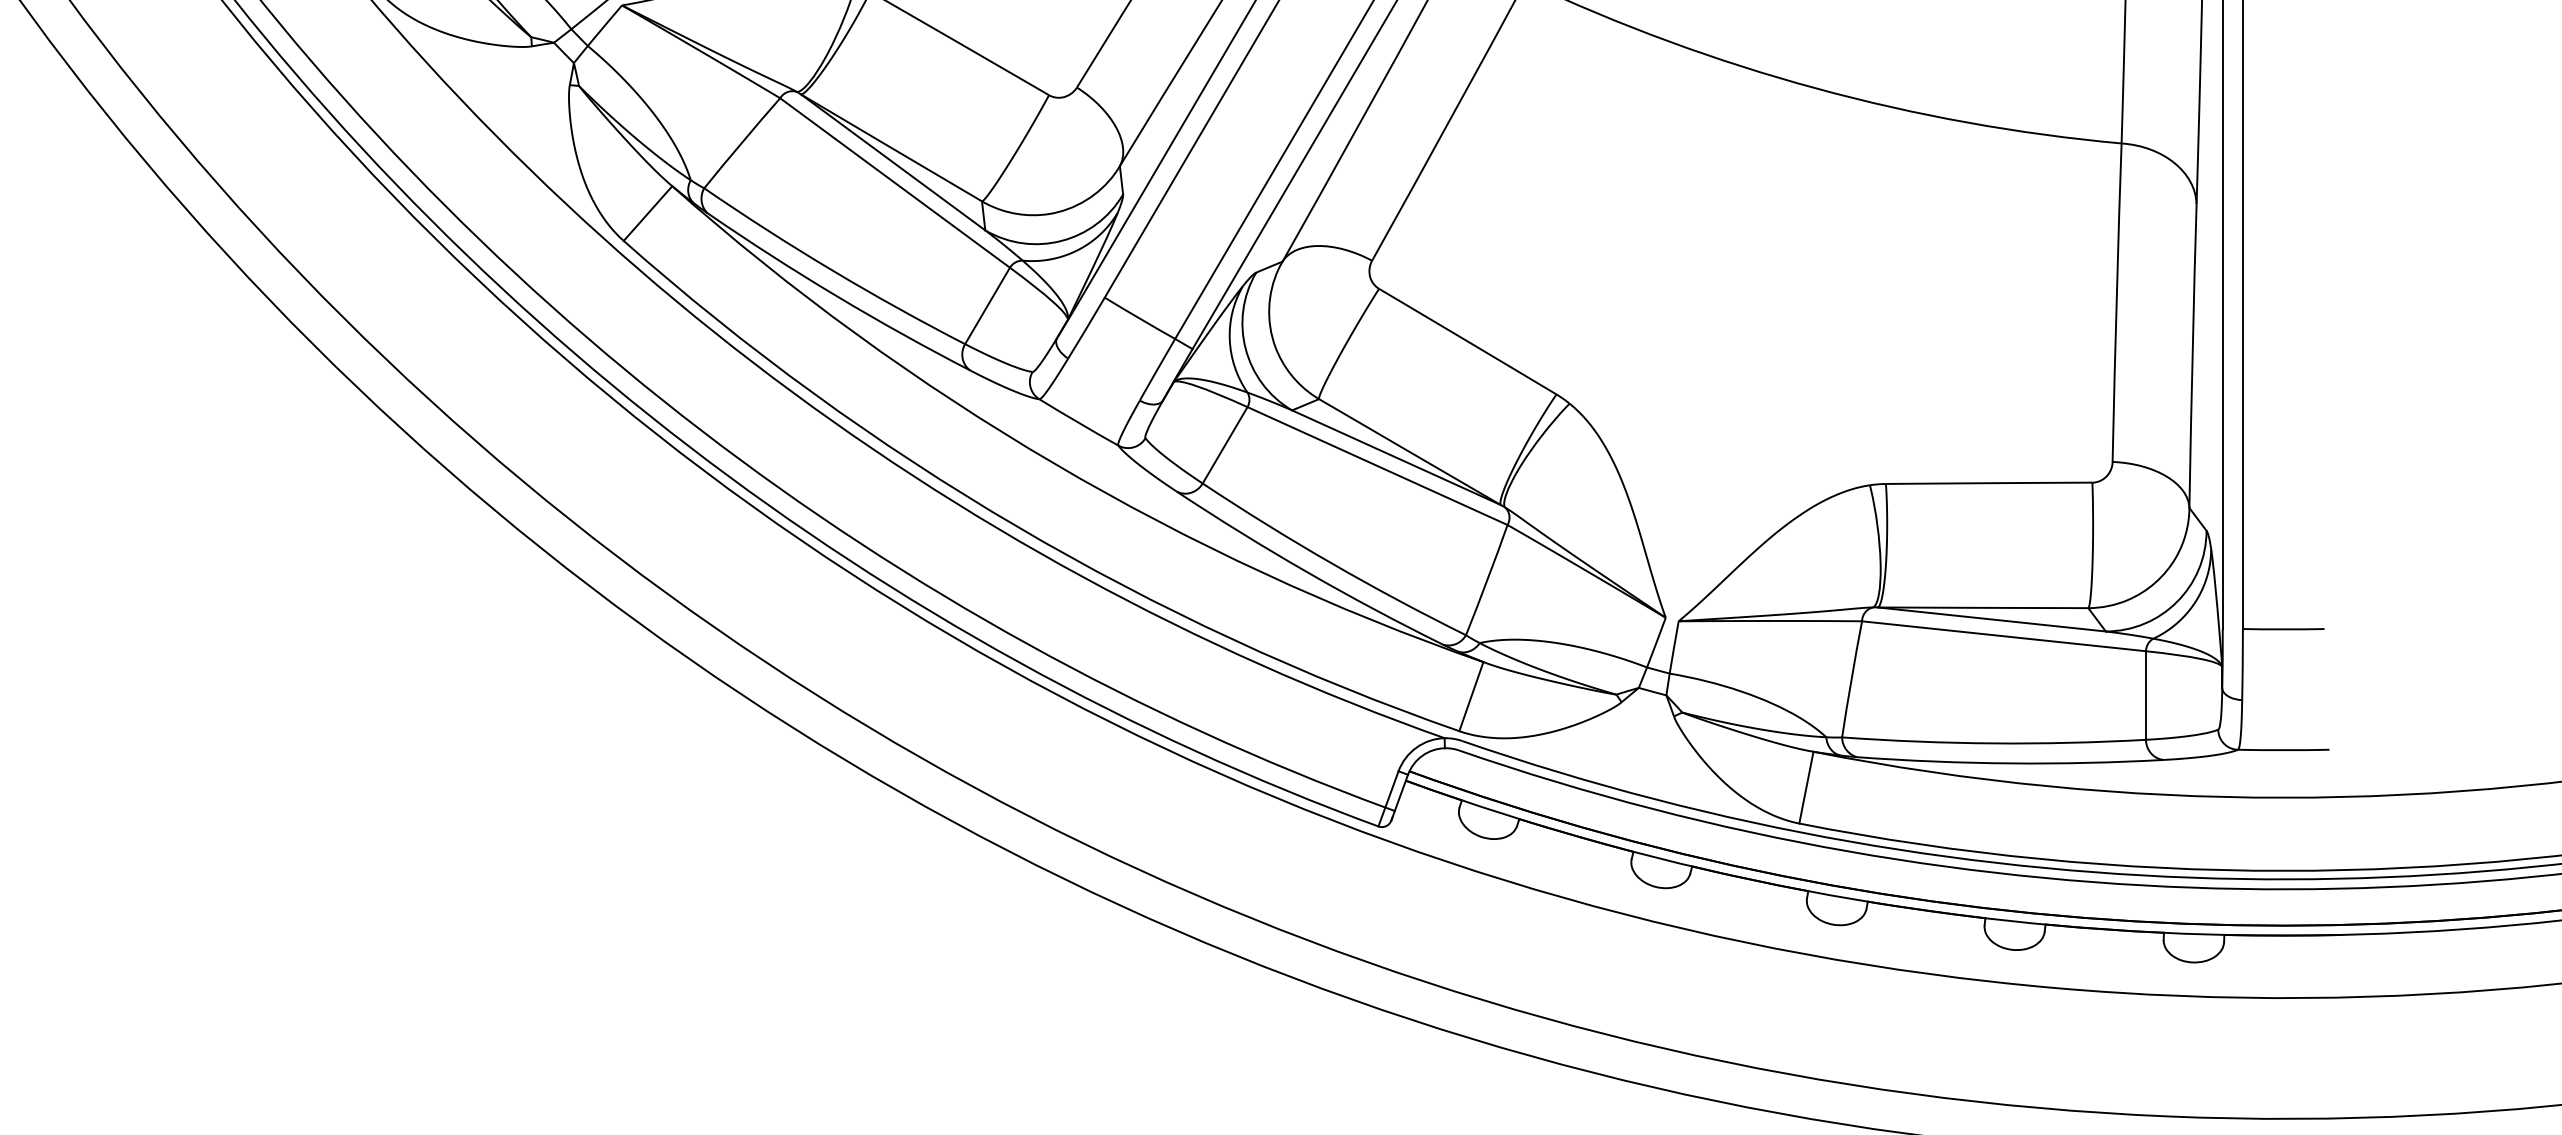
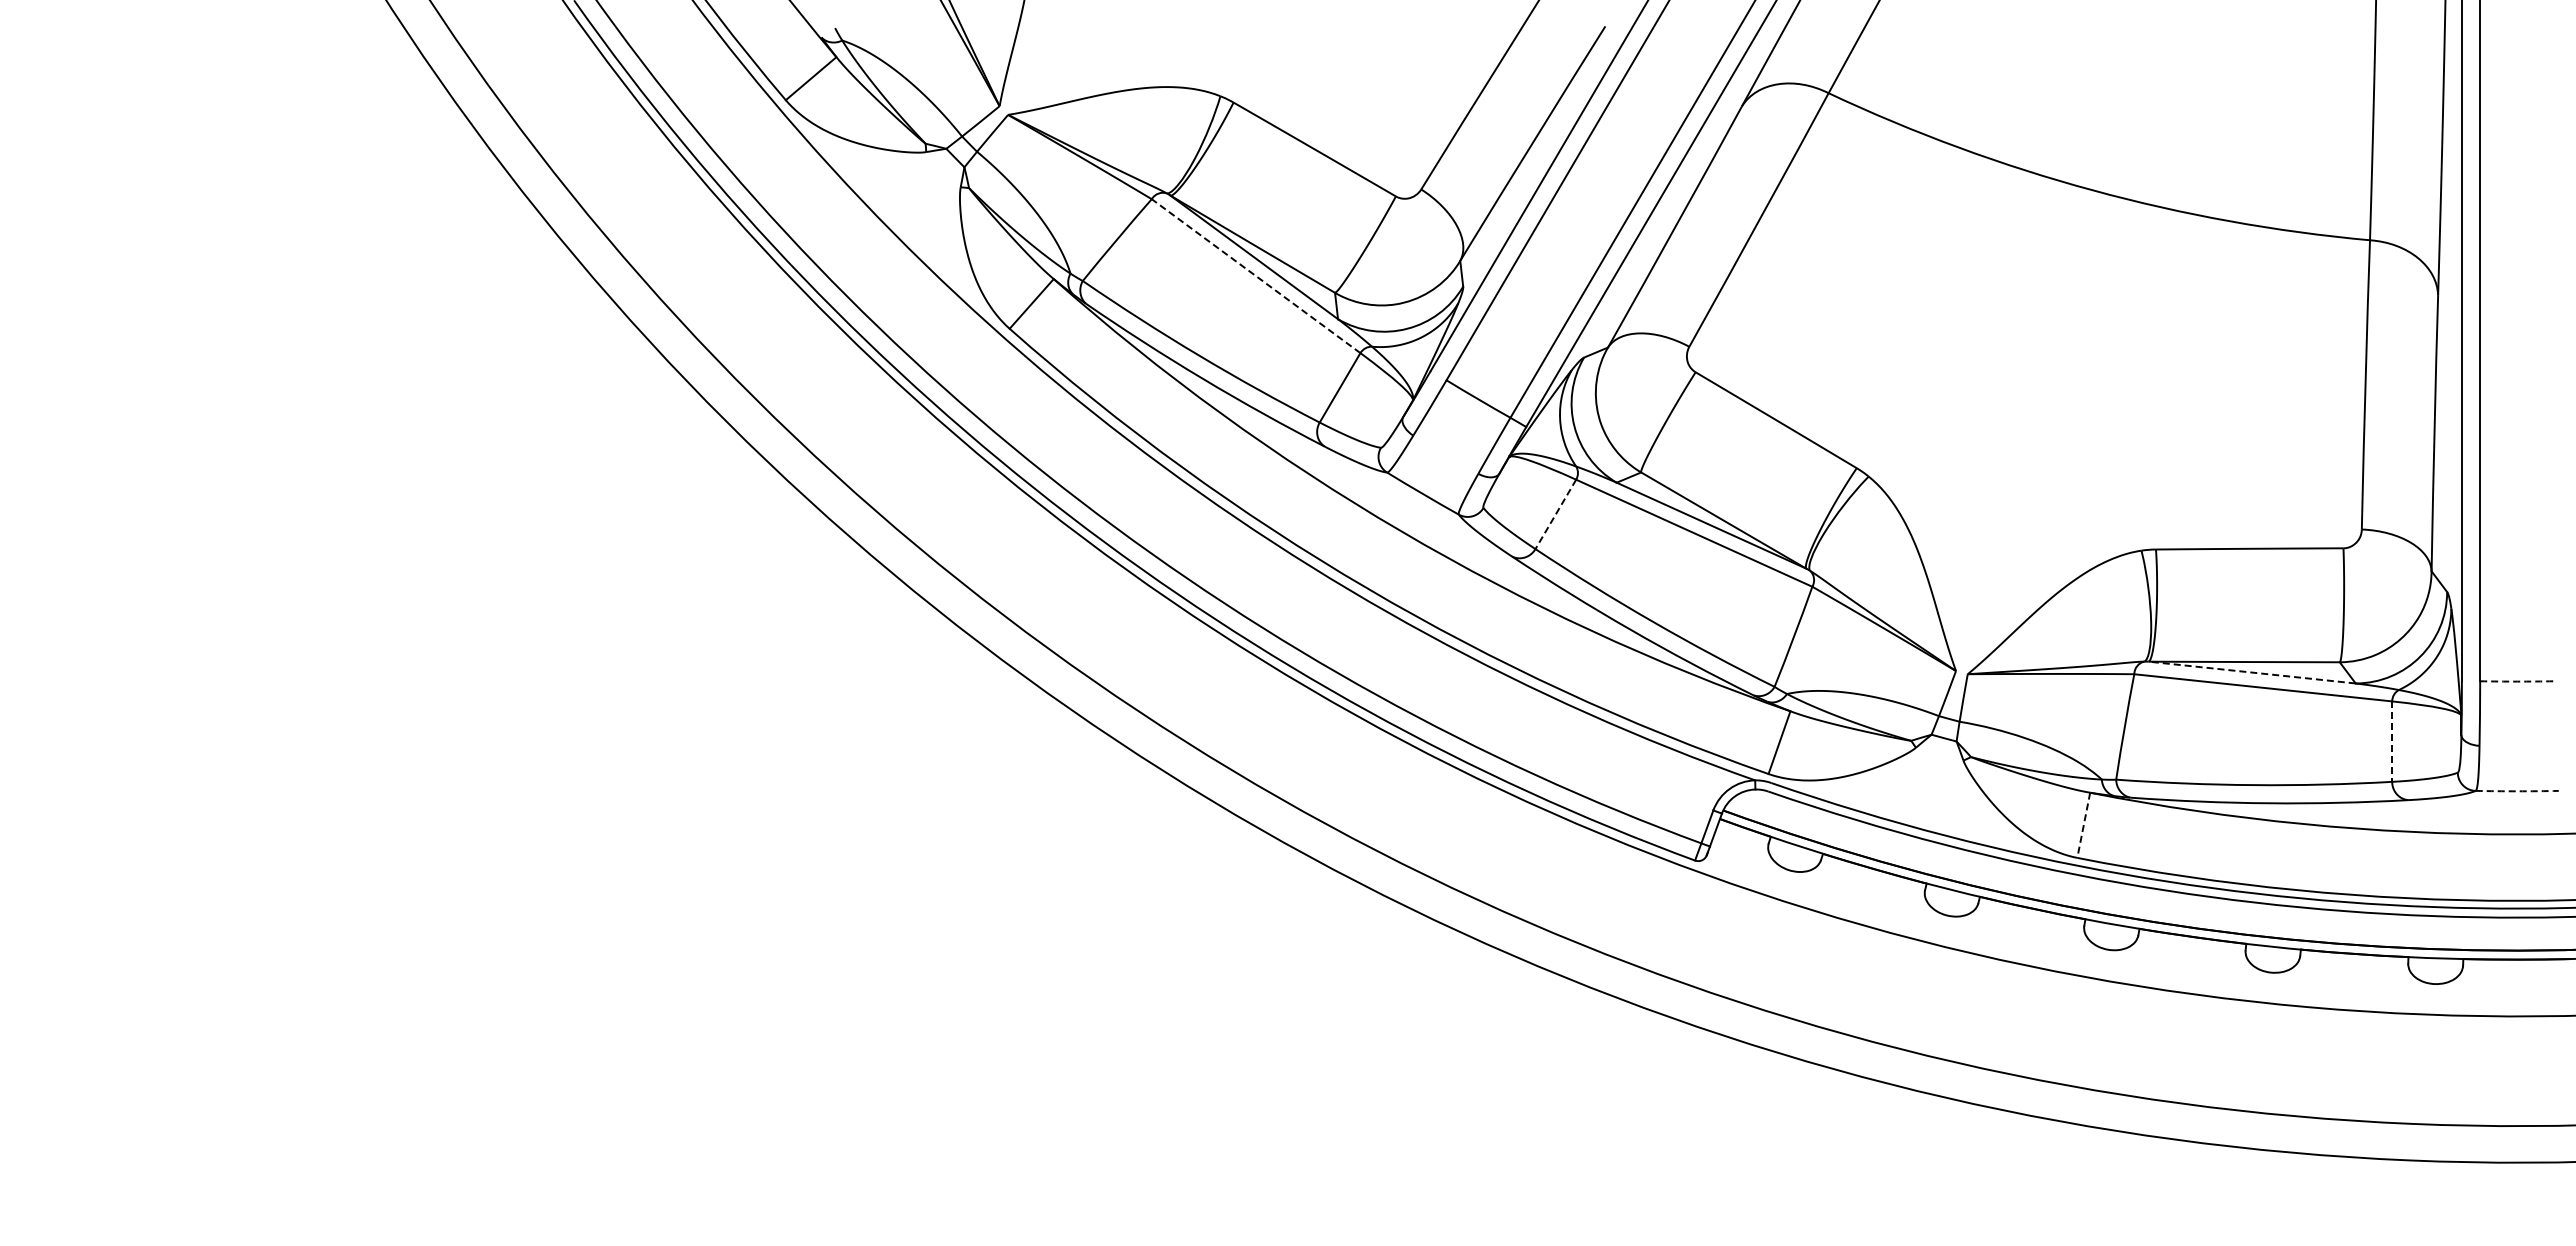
line: (895, 183) -> (1256, 276), solid -> dashed
line: (1224, 445) -> (1555, 514), solid -> dashed
line: (1991, 619) -> (2251, 672), solid -> dashed
arc: (2284, 629) -> (2517, 681), solid -> dashed
line: (2146, 696) -> (2392, 742), solid -> dashed
arc: (2284, 750) -> (2517, 791), solid -> dashed
line: (1806, 787) -> (2083, 825), solid -> dashed

